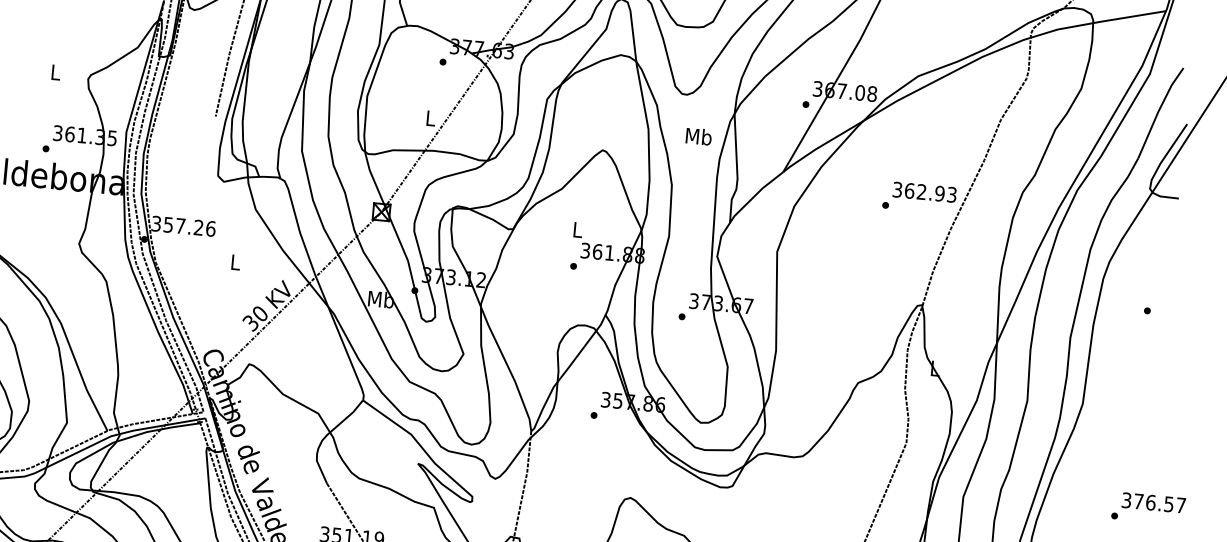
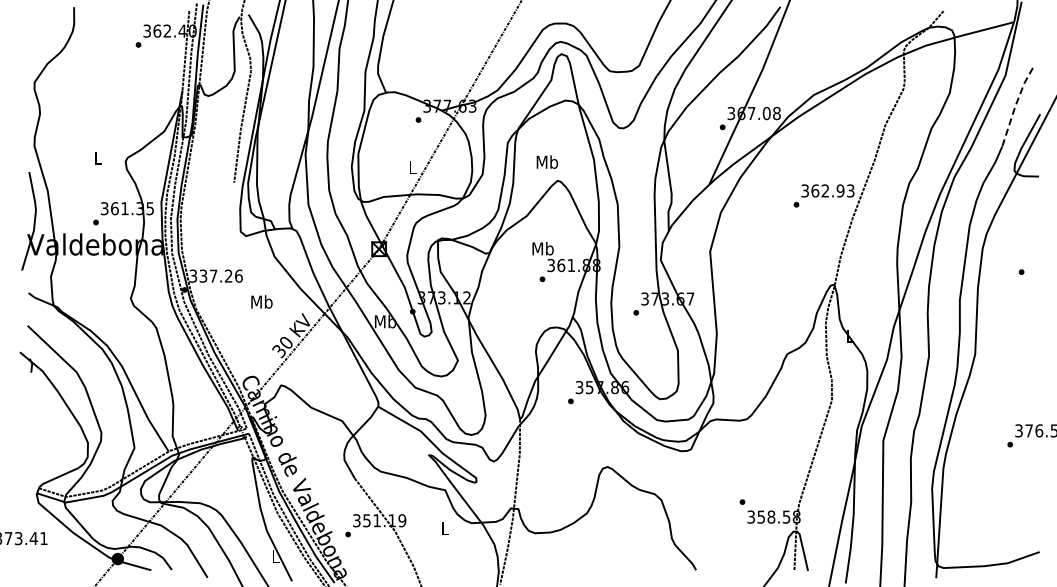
line: (1158, 112) -> (1015, 106), solid -> dashed
text: (699, 135) -> (547, 161), moved
text: (168, 224) -> (203, 275), 357.26 -> 337.26
text: (577, 229) -> (542, 248), L -> Mb
text: (235, 261) -> (261, 301), L -> Mb

